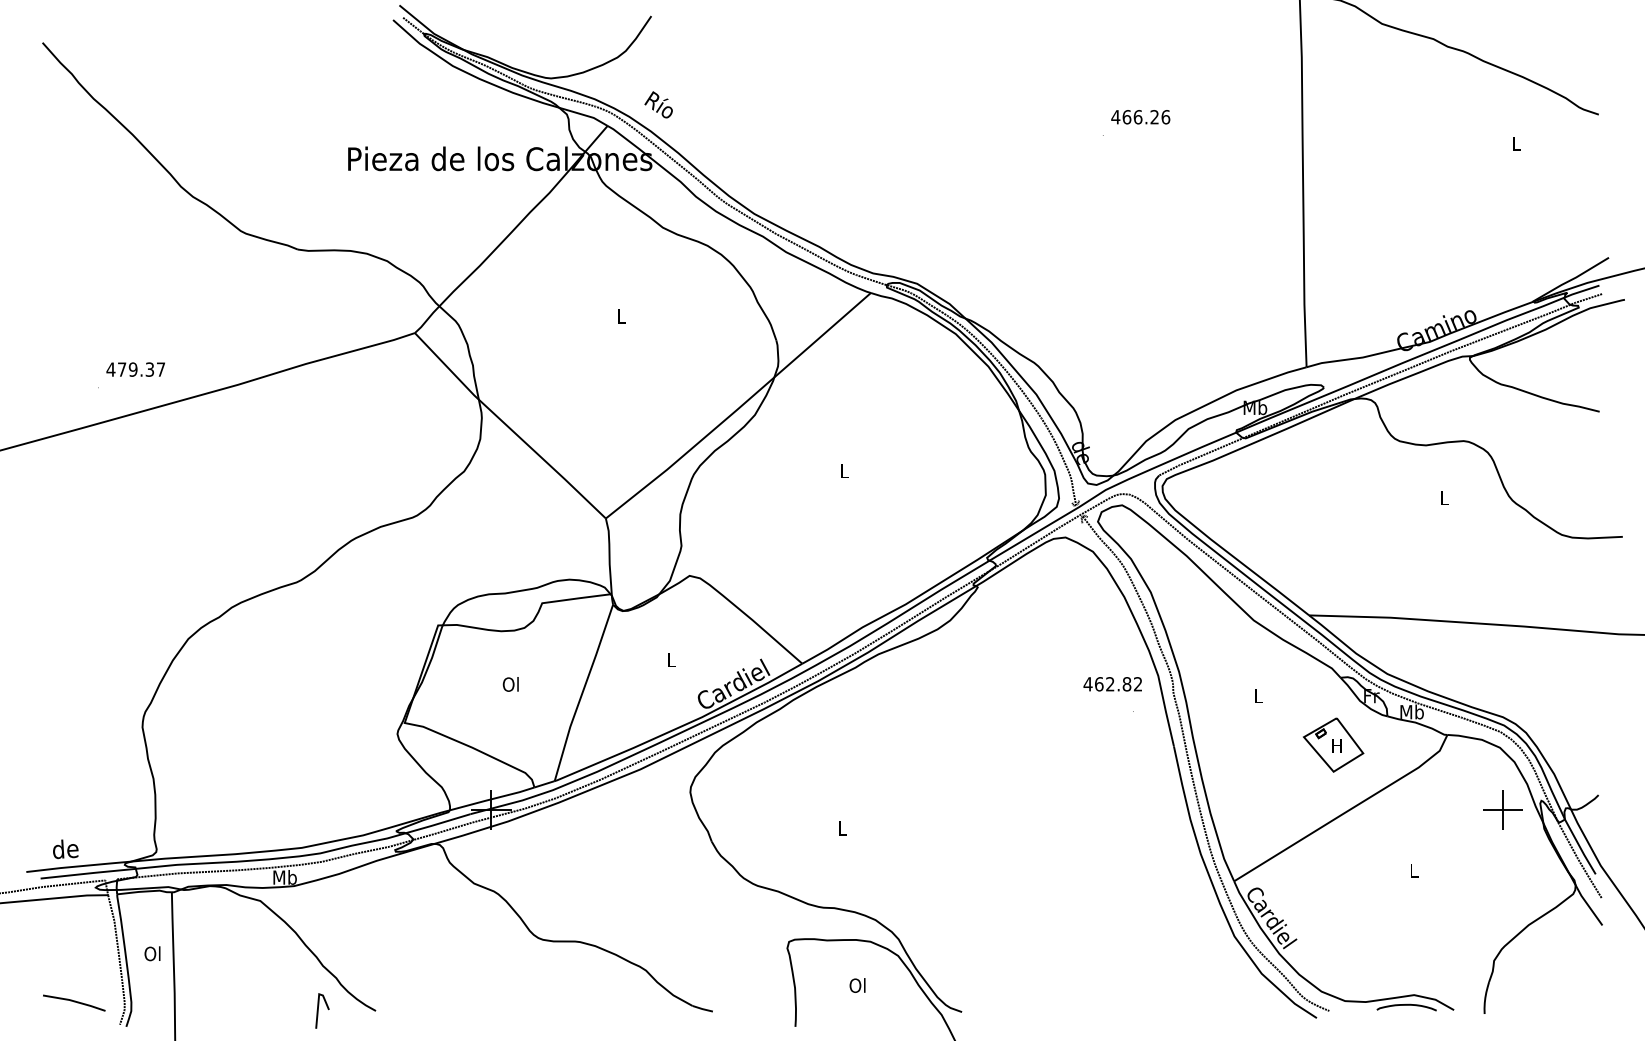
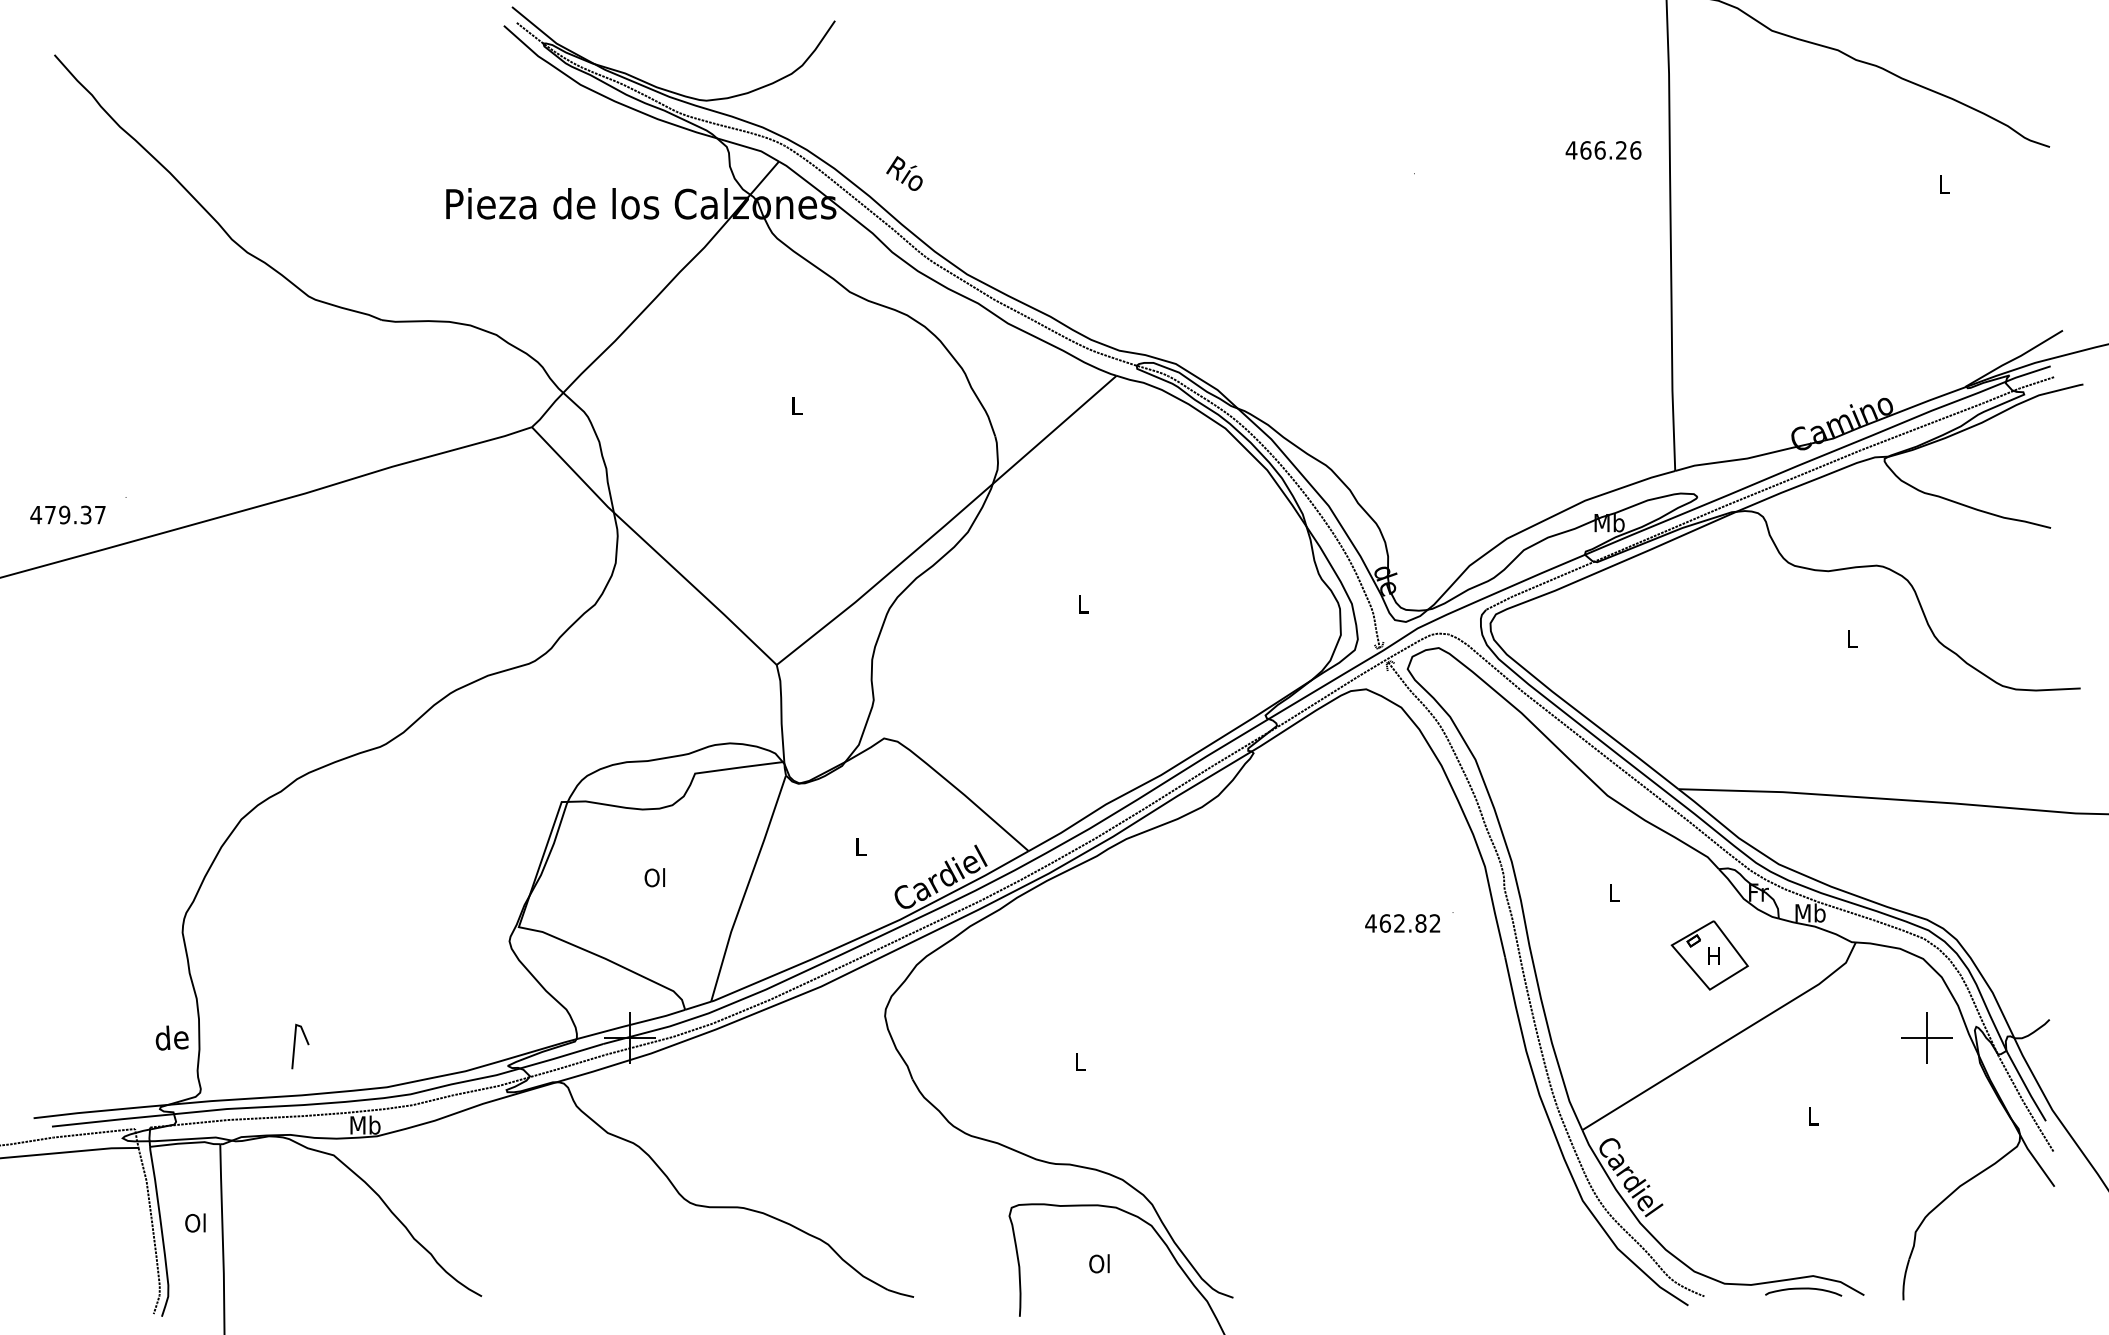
text: (658, 104) -> (904, 173), moved
text: (1140, 117) -> (1603, 150), moved
text: (135, 369) -> (67, 514), moved
text: (1112, 684) -> (1402, 923), moved
text: (65, 848) -> (171, 1037), moved
line: (74, 1002) -> (95, 1285), removed
line: (318, 1011) -> (295, 1046), moved

